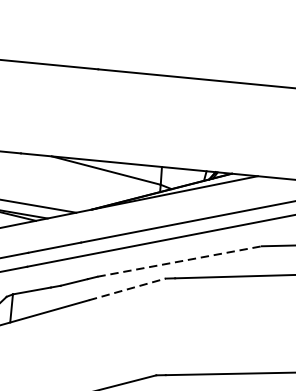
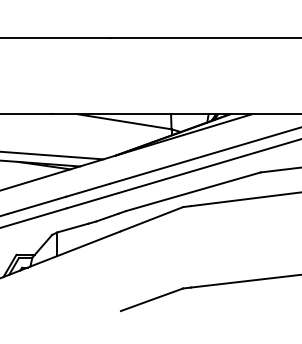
line: (179, 261) -> (193, 191), dashed -> solid
line: (127, 289) -> (152, 219), dashed -> solid

